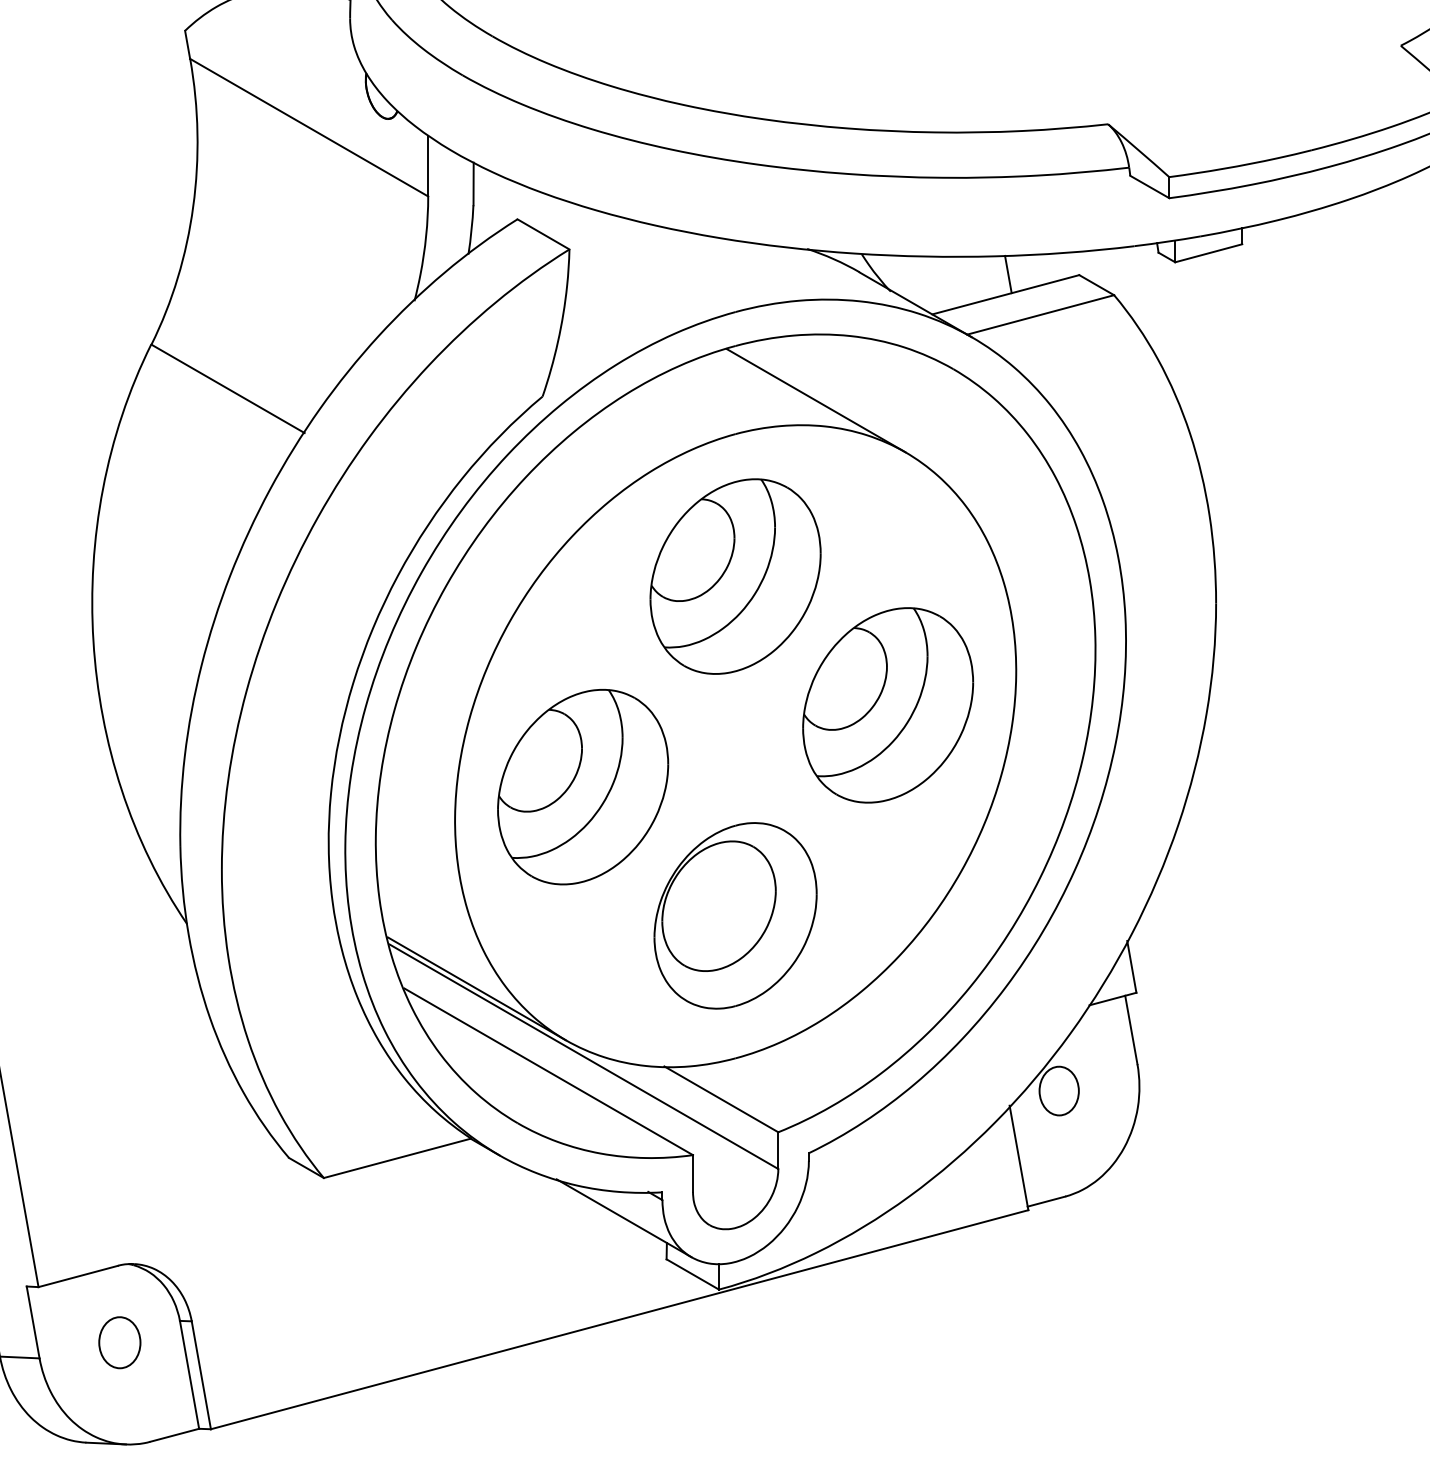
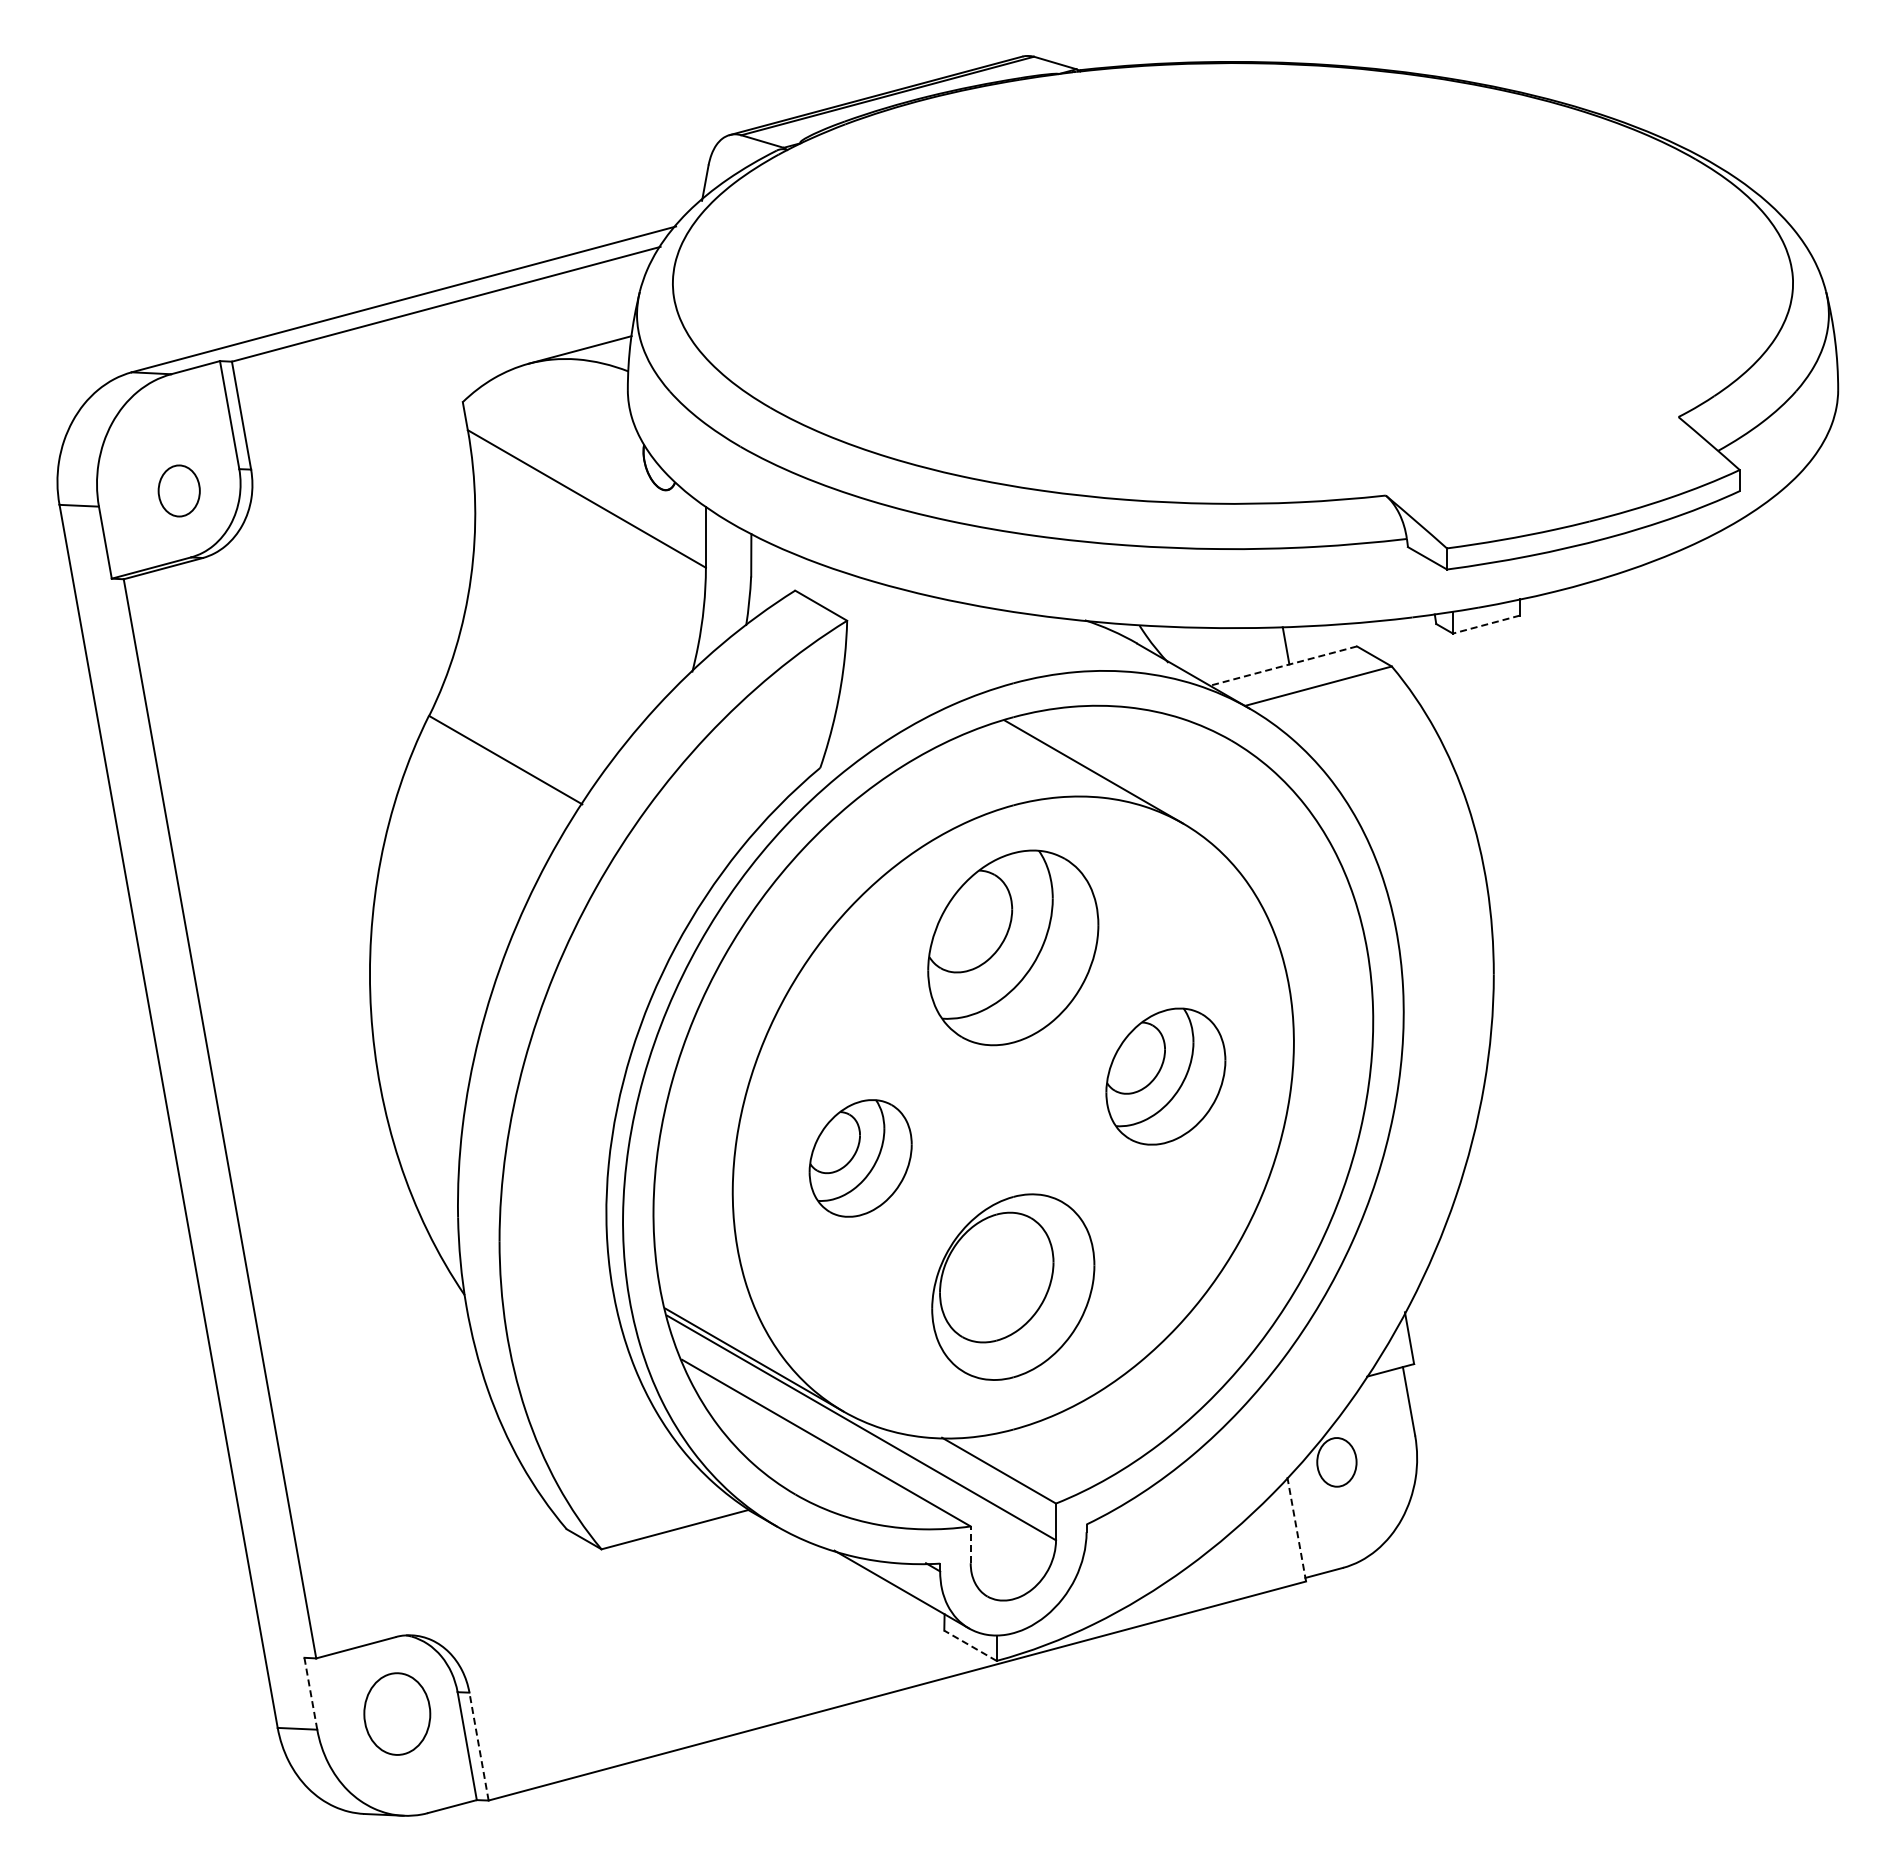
line: (1208, 253) -> (1486, 624), solid -> dashed
line: (1005, 295) -> (1283, 666), solid -> dashed
part: (887, 705) -> (1165, 1076), size x0.7
part: (582, 787) -> (860, 1158), size x0.6
line: (1018, 1157) -> (1296, 1528), solid -> dashed
line: (692, 1173) -> (970, 1544), solid -> dashed
line: (692, 1274) -> (970, 1645), solid -> dashed
line: (32, 1322) -> (310, 1693), solid -> dashed
part: (119, 1342) -> (397, 1713), size x1.6
line: (201, 1375) -> (479, 1746), solid -> dashed

